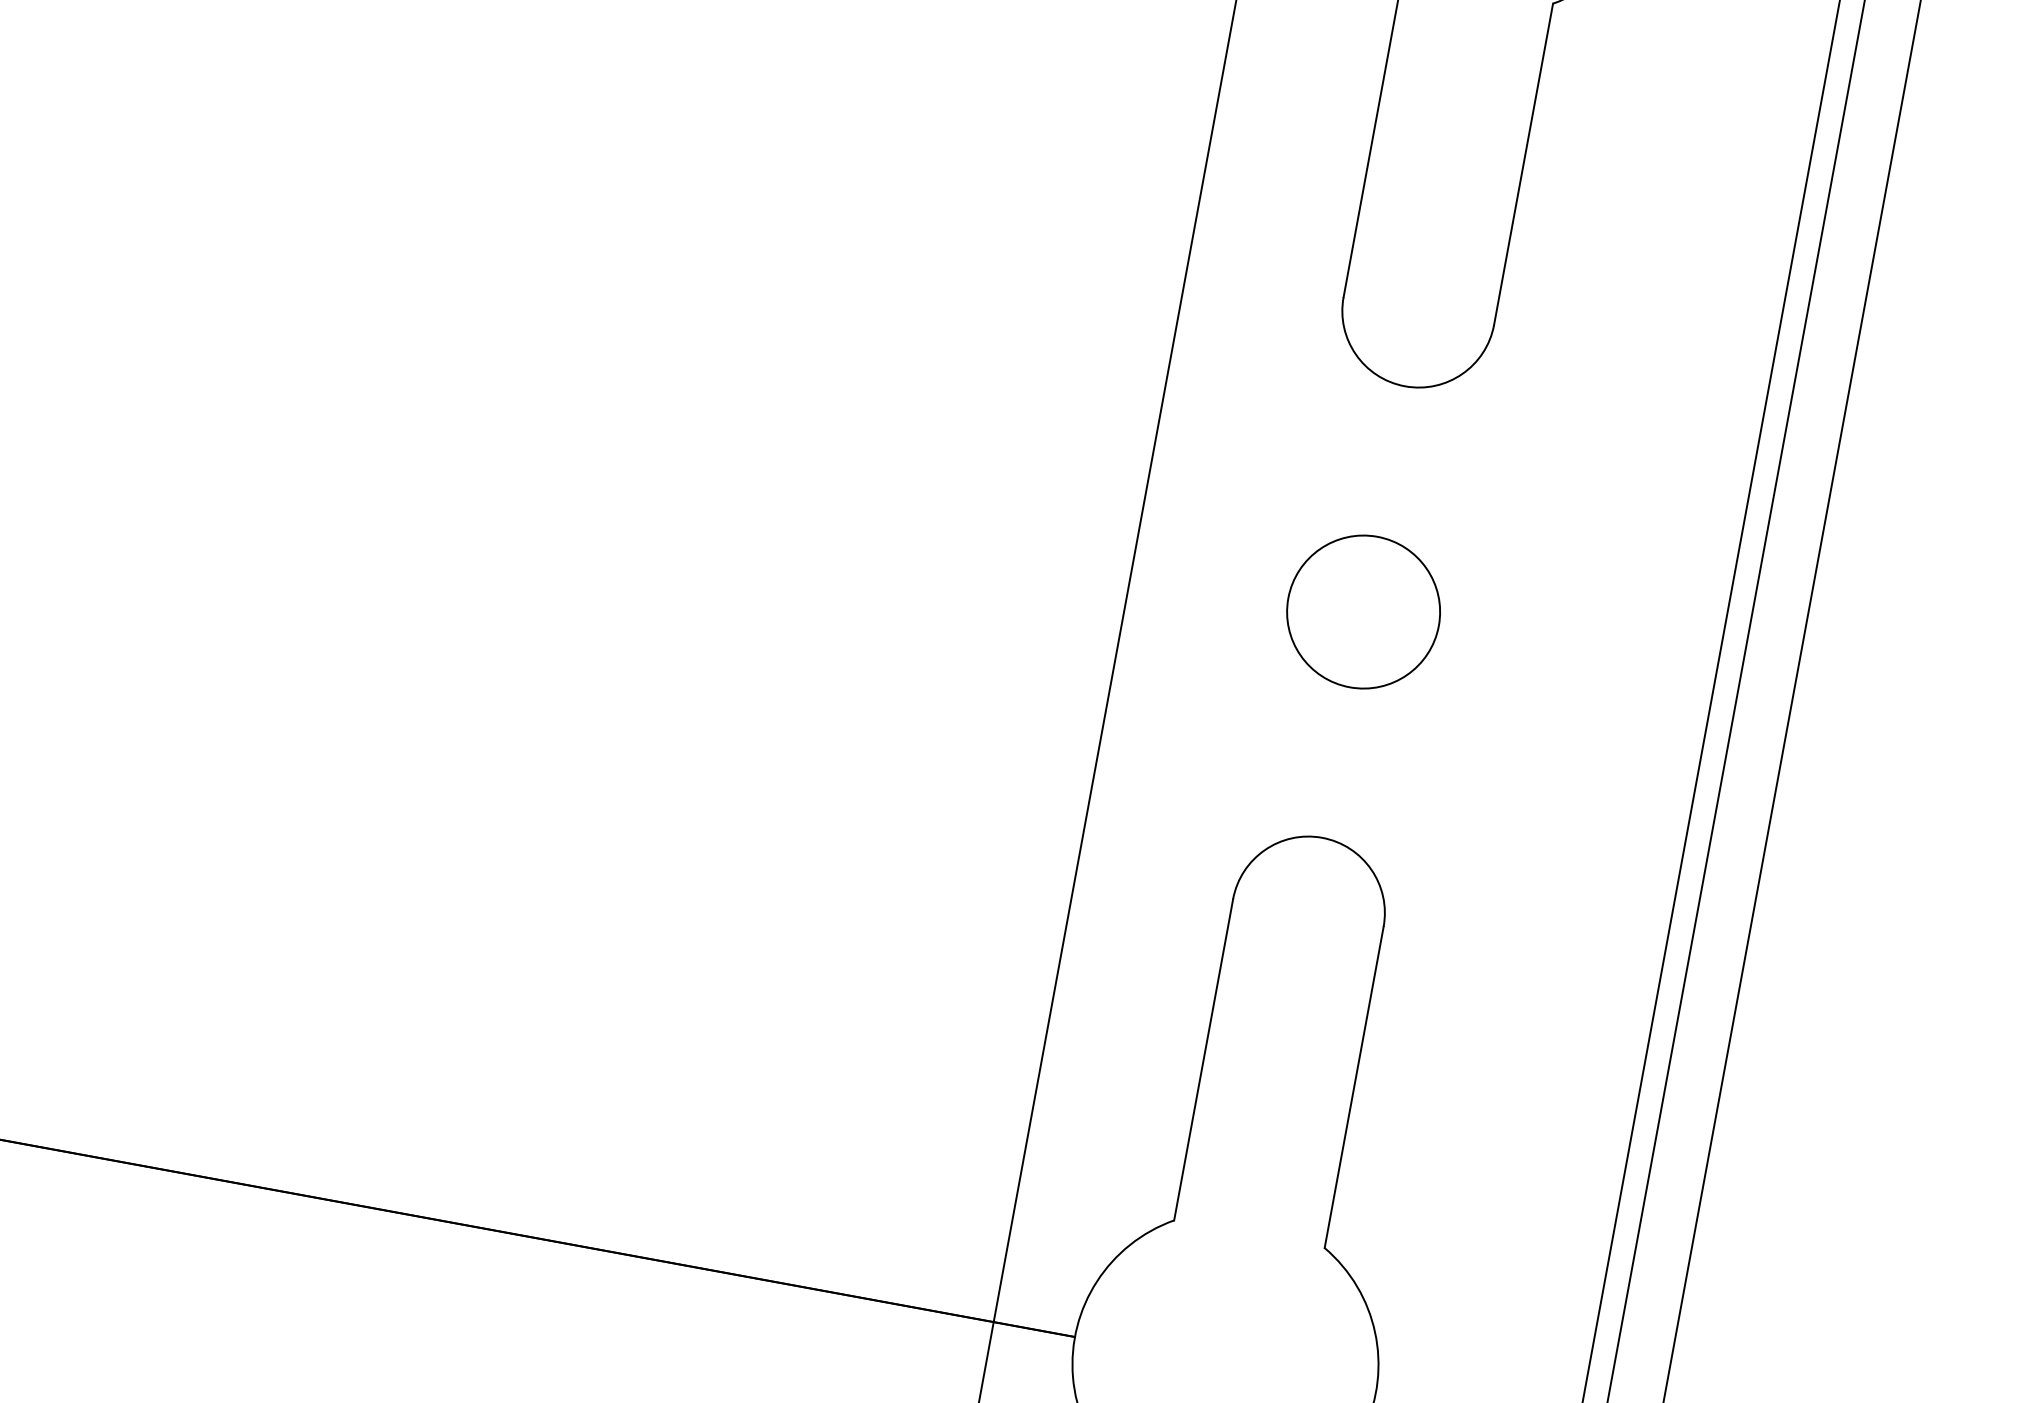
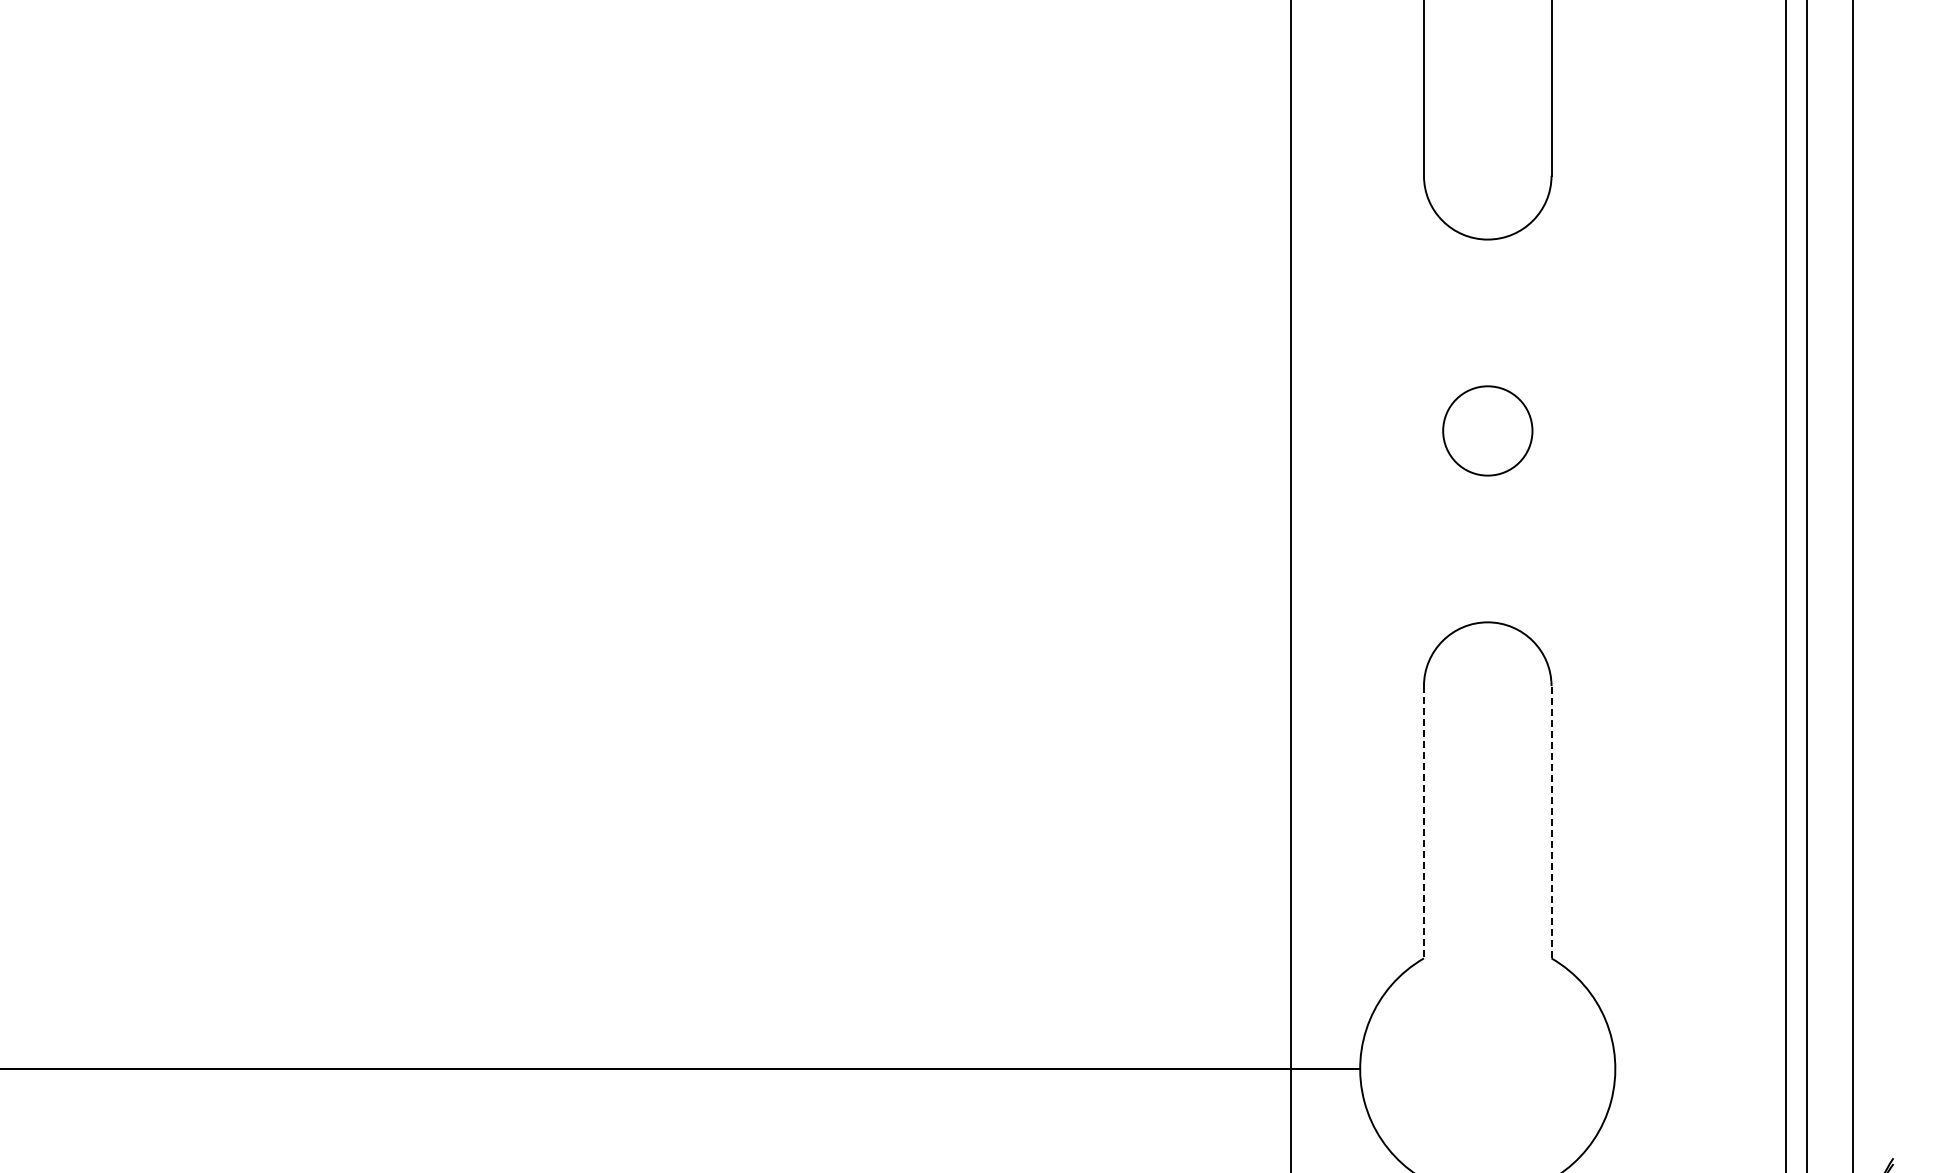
circle: (1363, 611) -> (1487, 430), size x0.7
line: (1203, 1059) -> (1423, 822), solid -> dashed
line: (1354, 1086) -> (1551, 821), solid -> dashed

